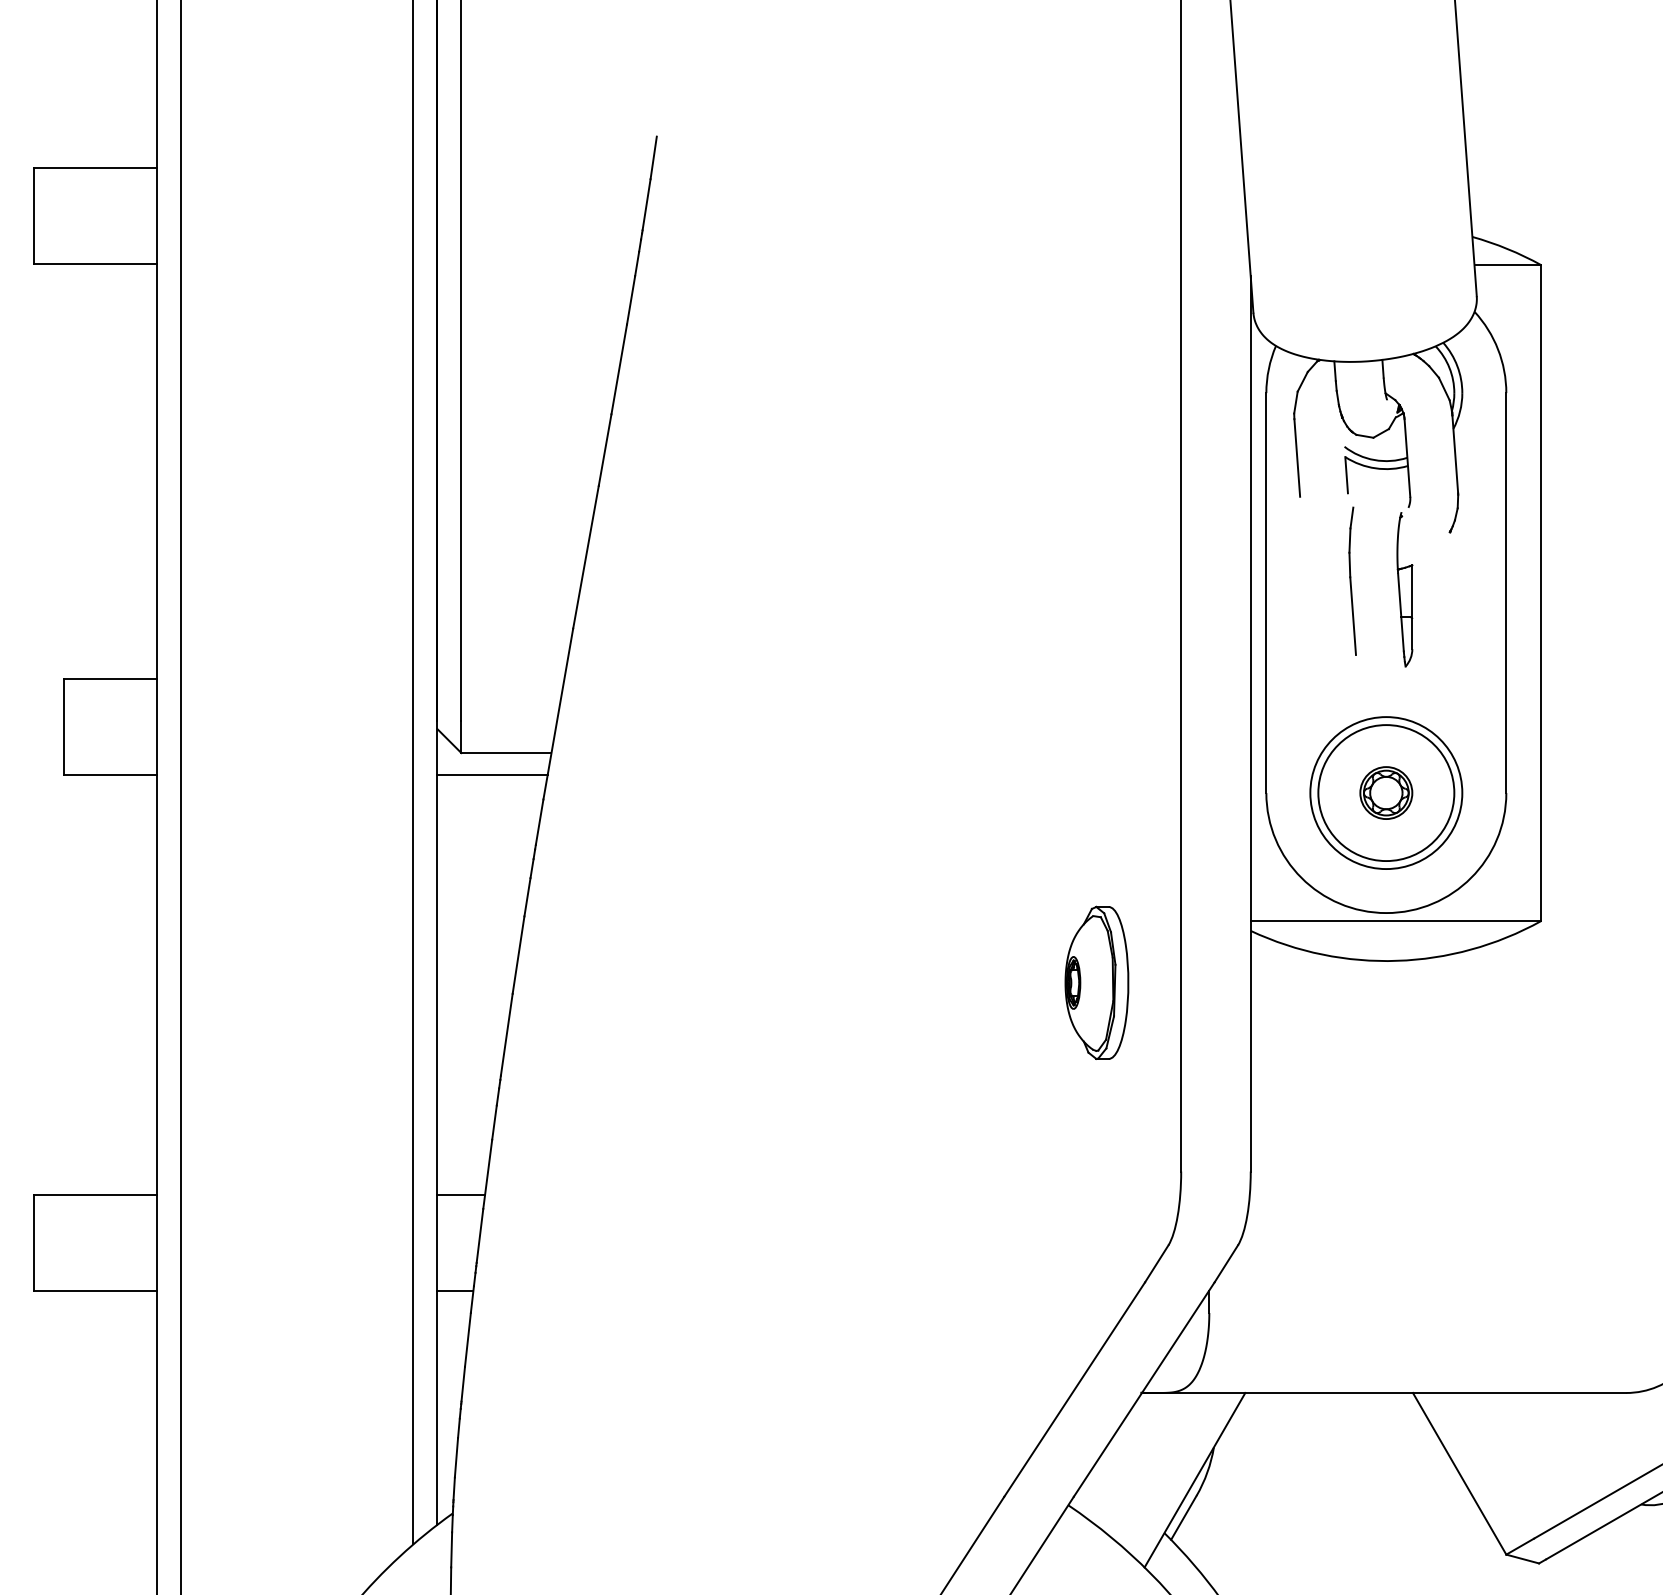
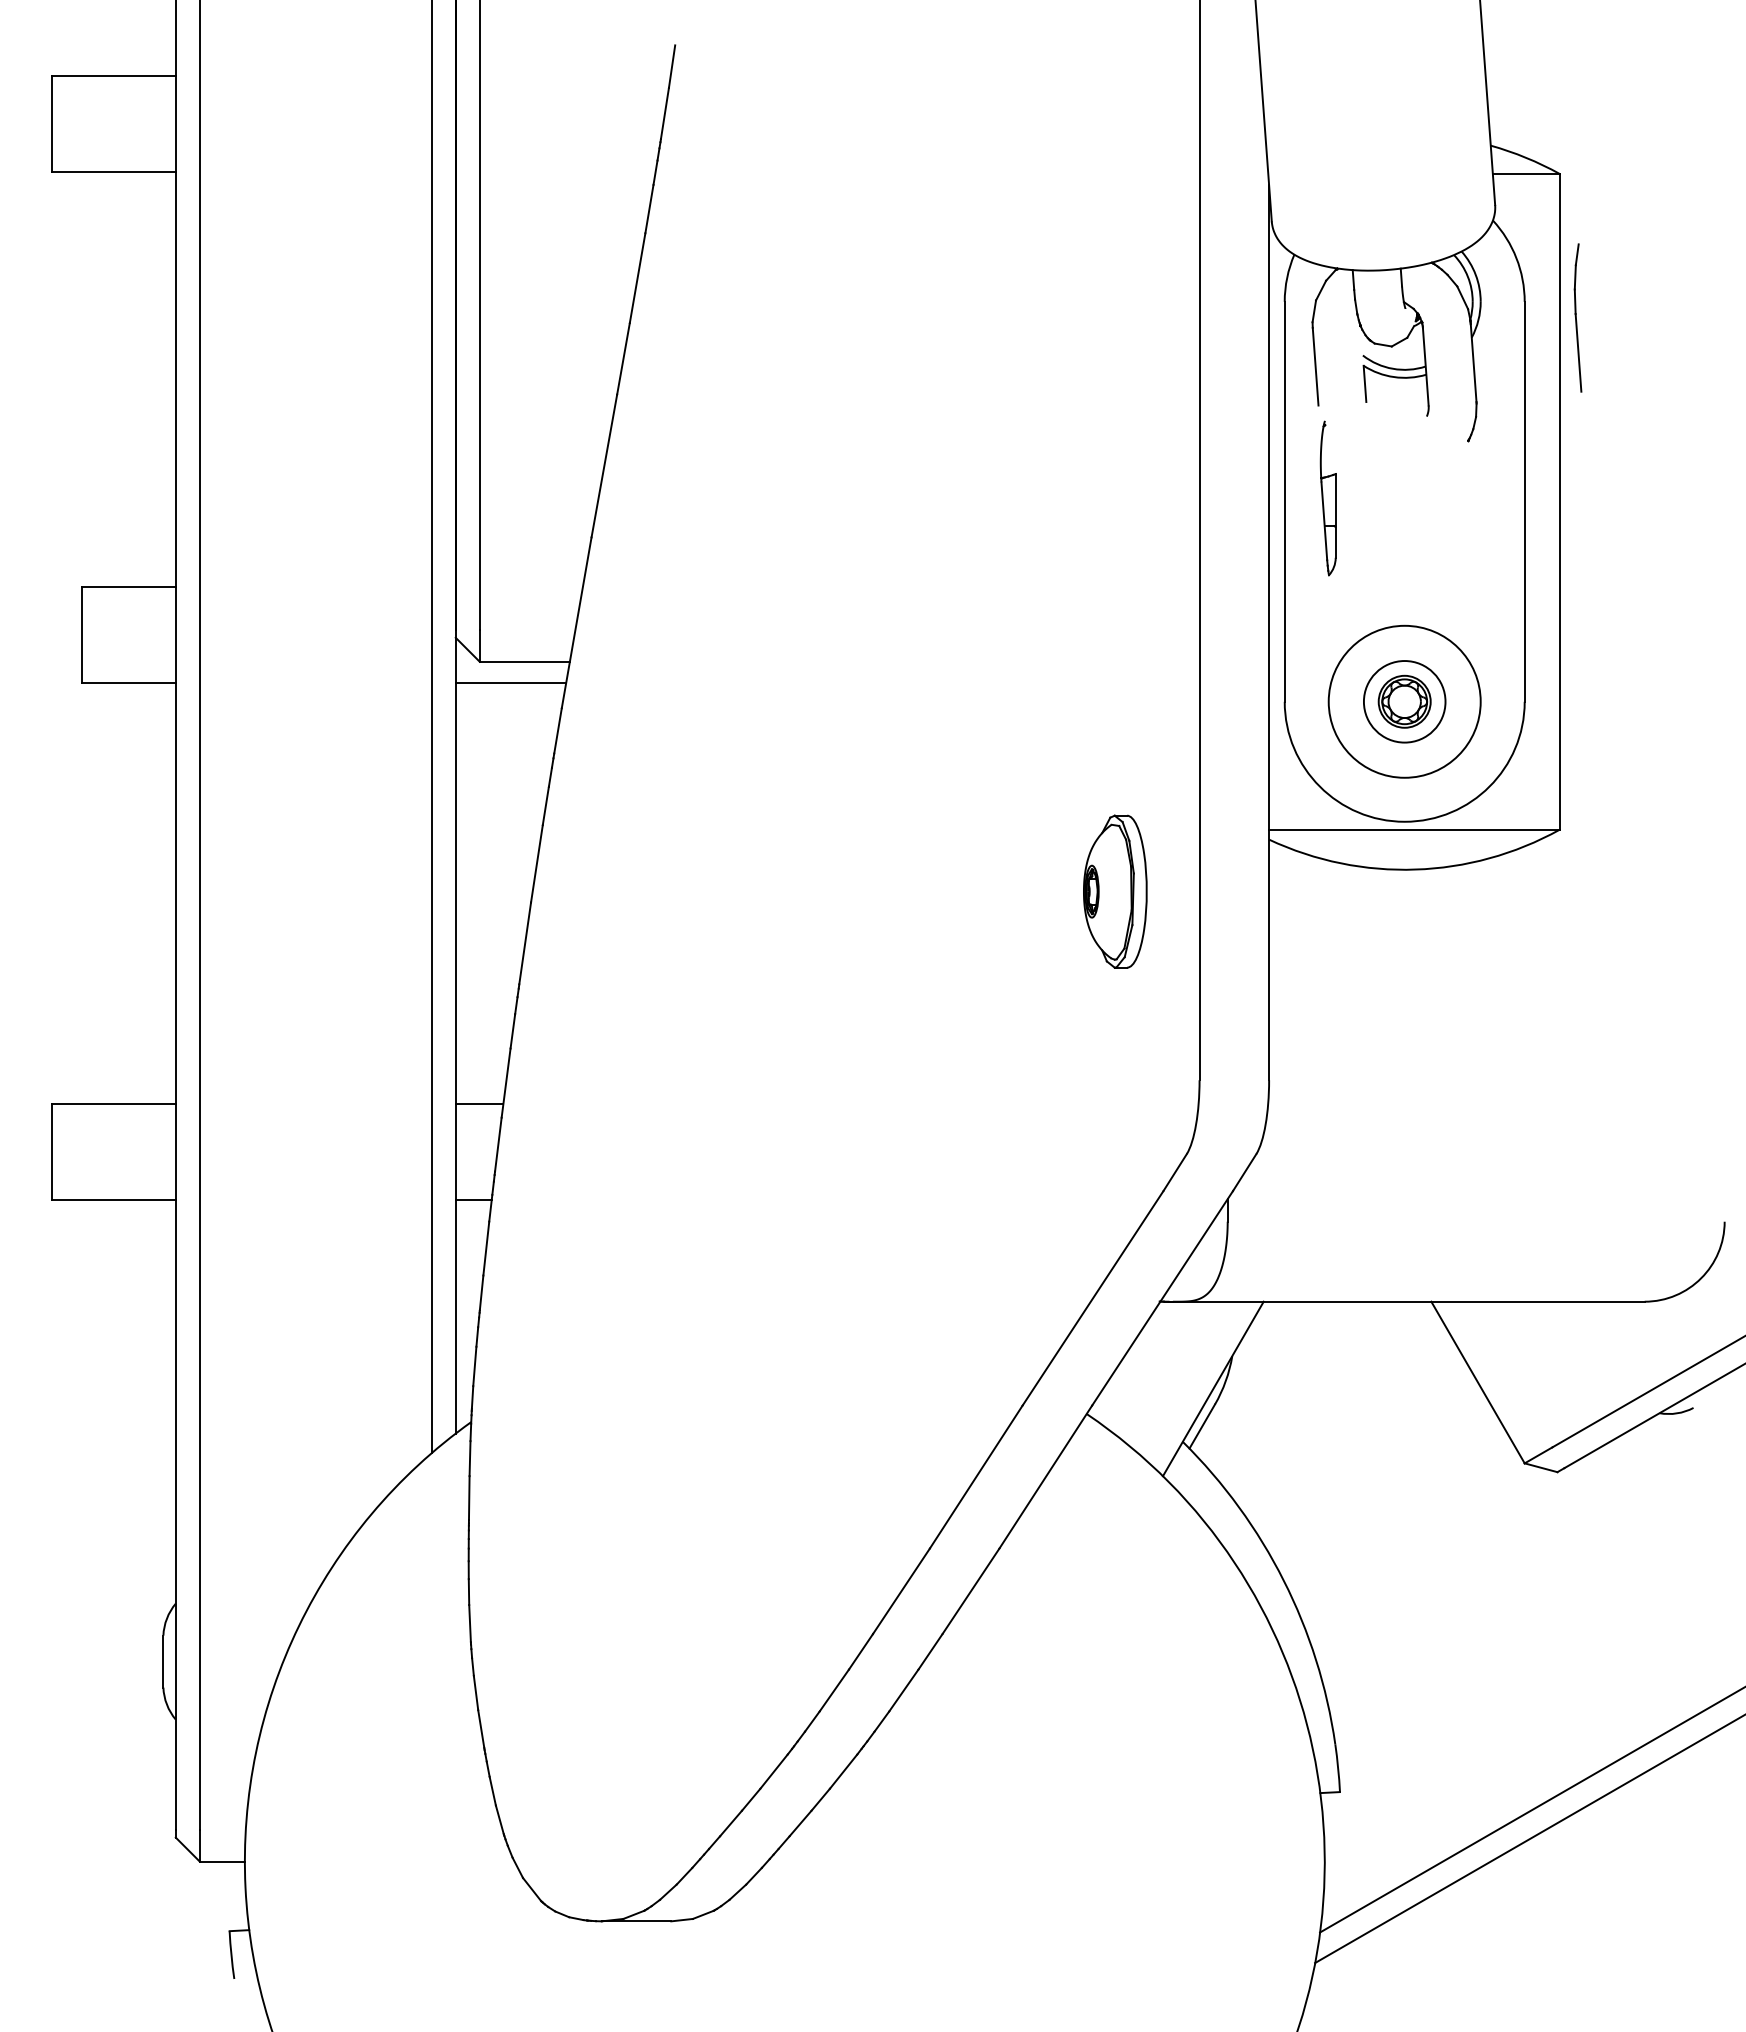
part: (1352, 580) -> (1577, 317), moved
part: (1404, 589) -> (1327, 498), moved
circle: (1386, 792) -> (1404, 701), size x0.6

